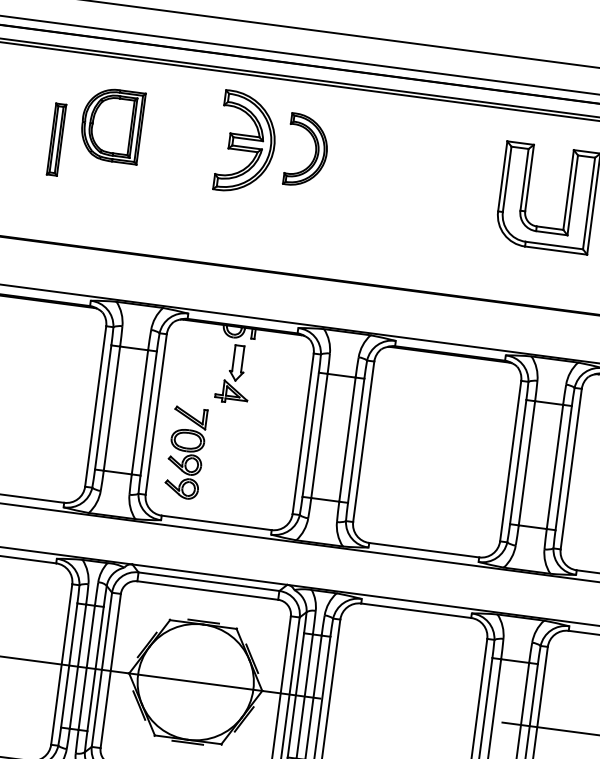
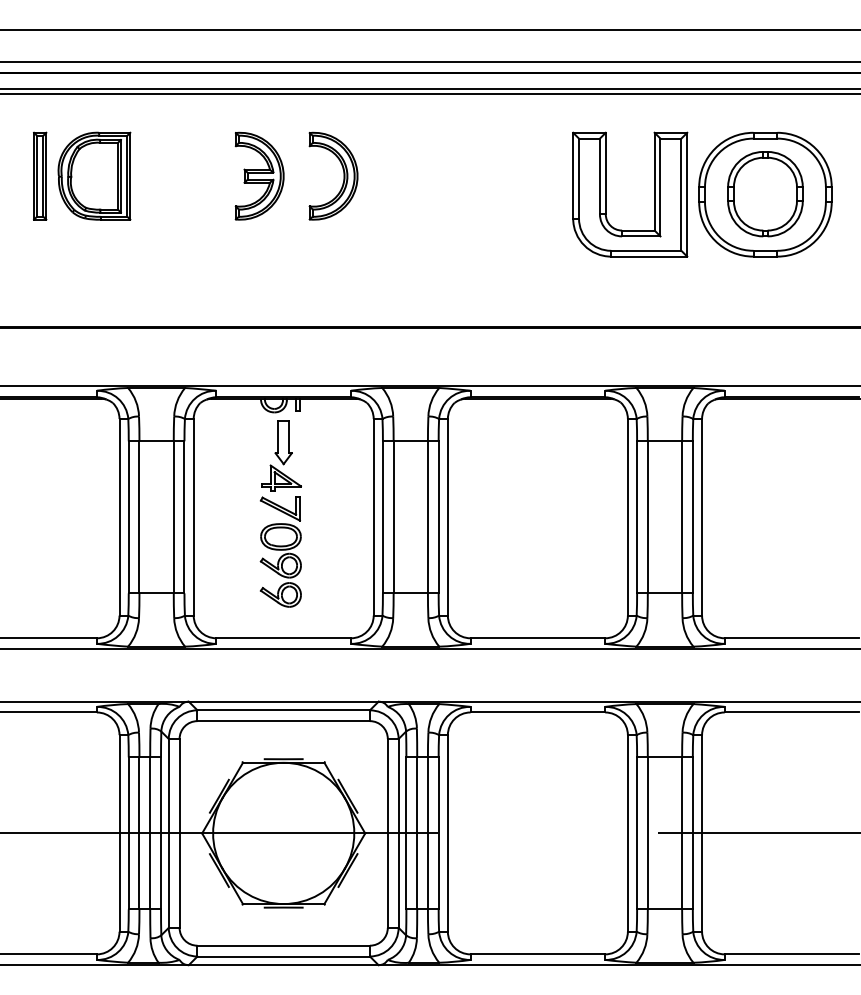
part: (56, 139) -> (40, 175), moved
part: (246, 142) -> (259, 175), size x0.71
part: (185, 452) -> (280, 551), moved

